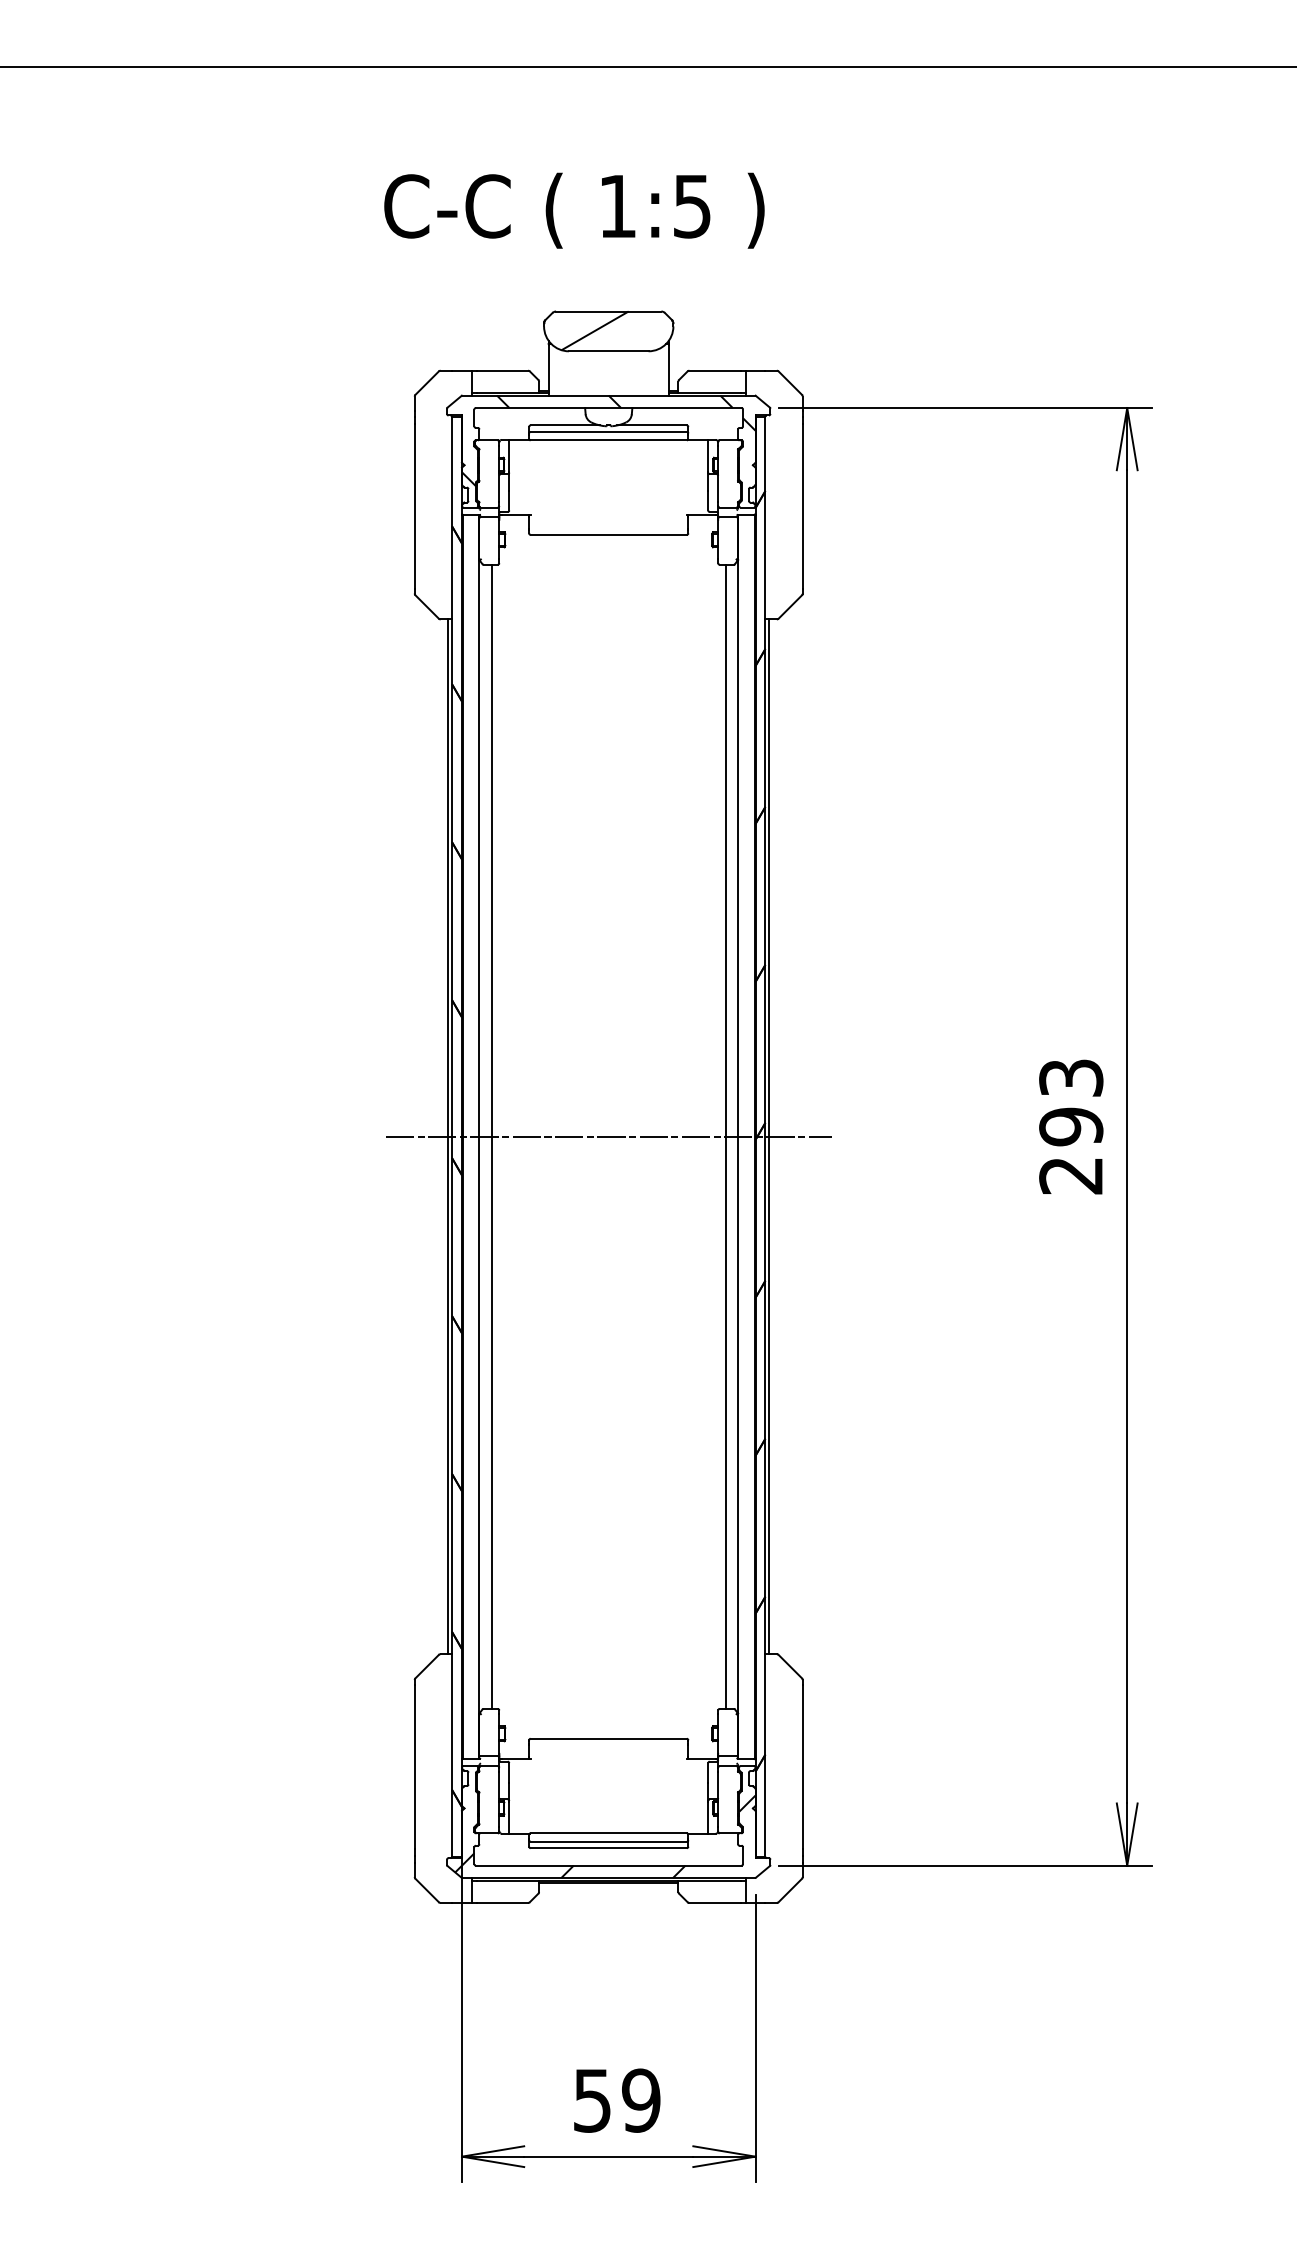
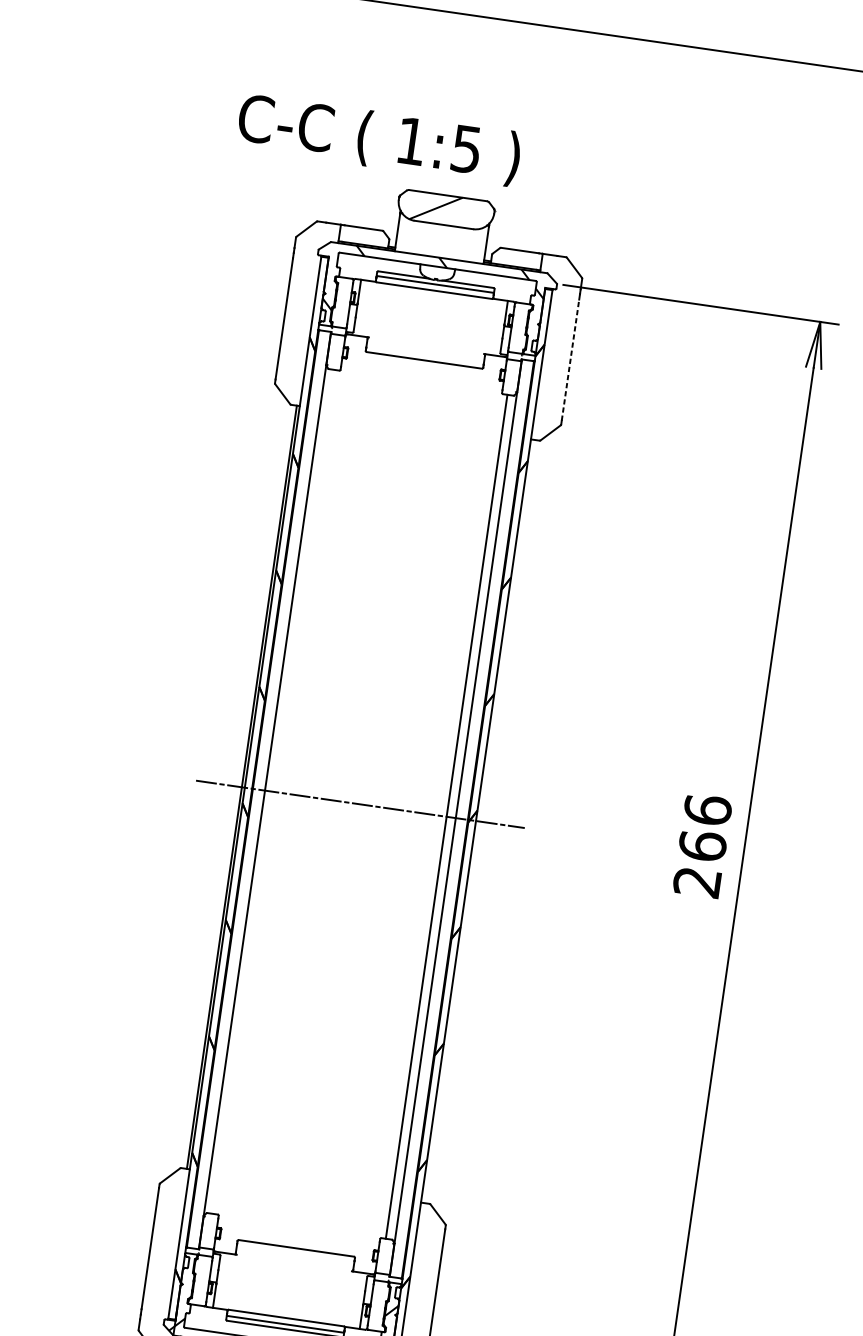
text: (574, 210) -> (379, 139), moved
line: (802, 506) -> (570, 360), solid -> dashed
text: (1071, 1102) -> (705, 828), 293 -> 266
line: (491, 1136) -> (273, 791), removed
line: (769, 1136) -> (479, 821), removed

